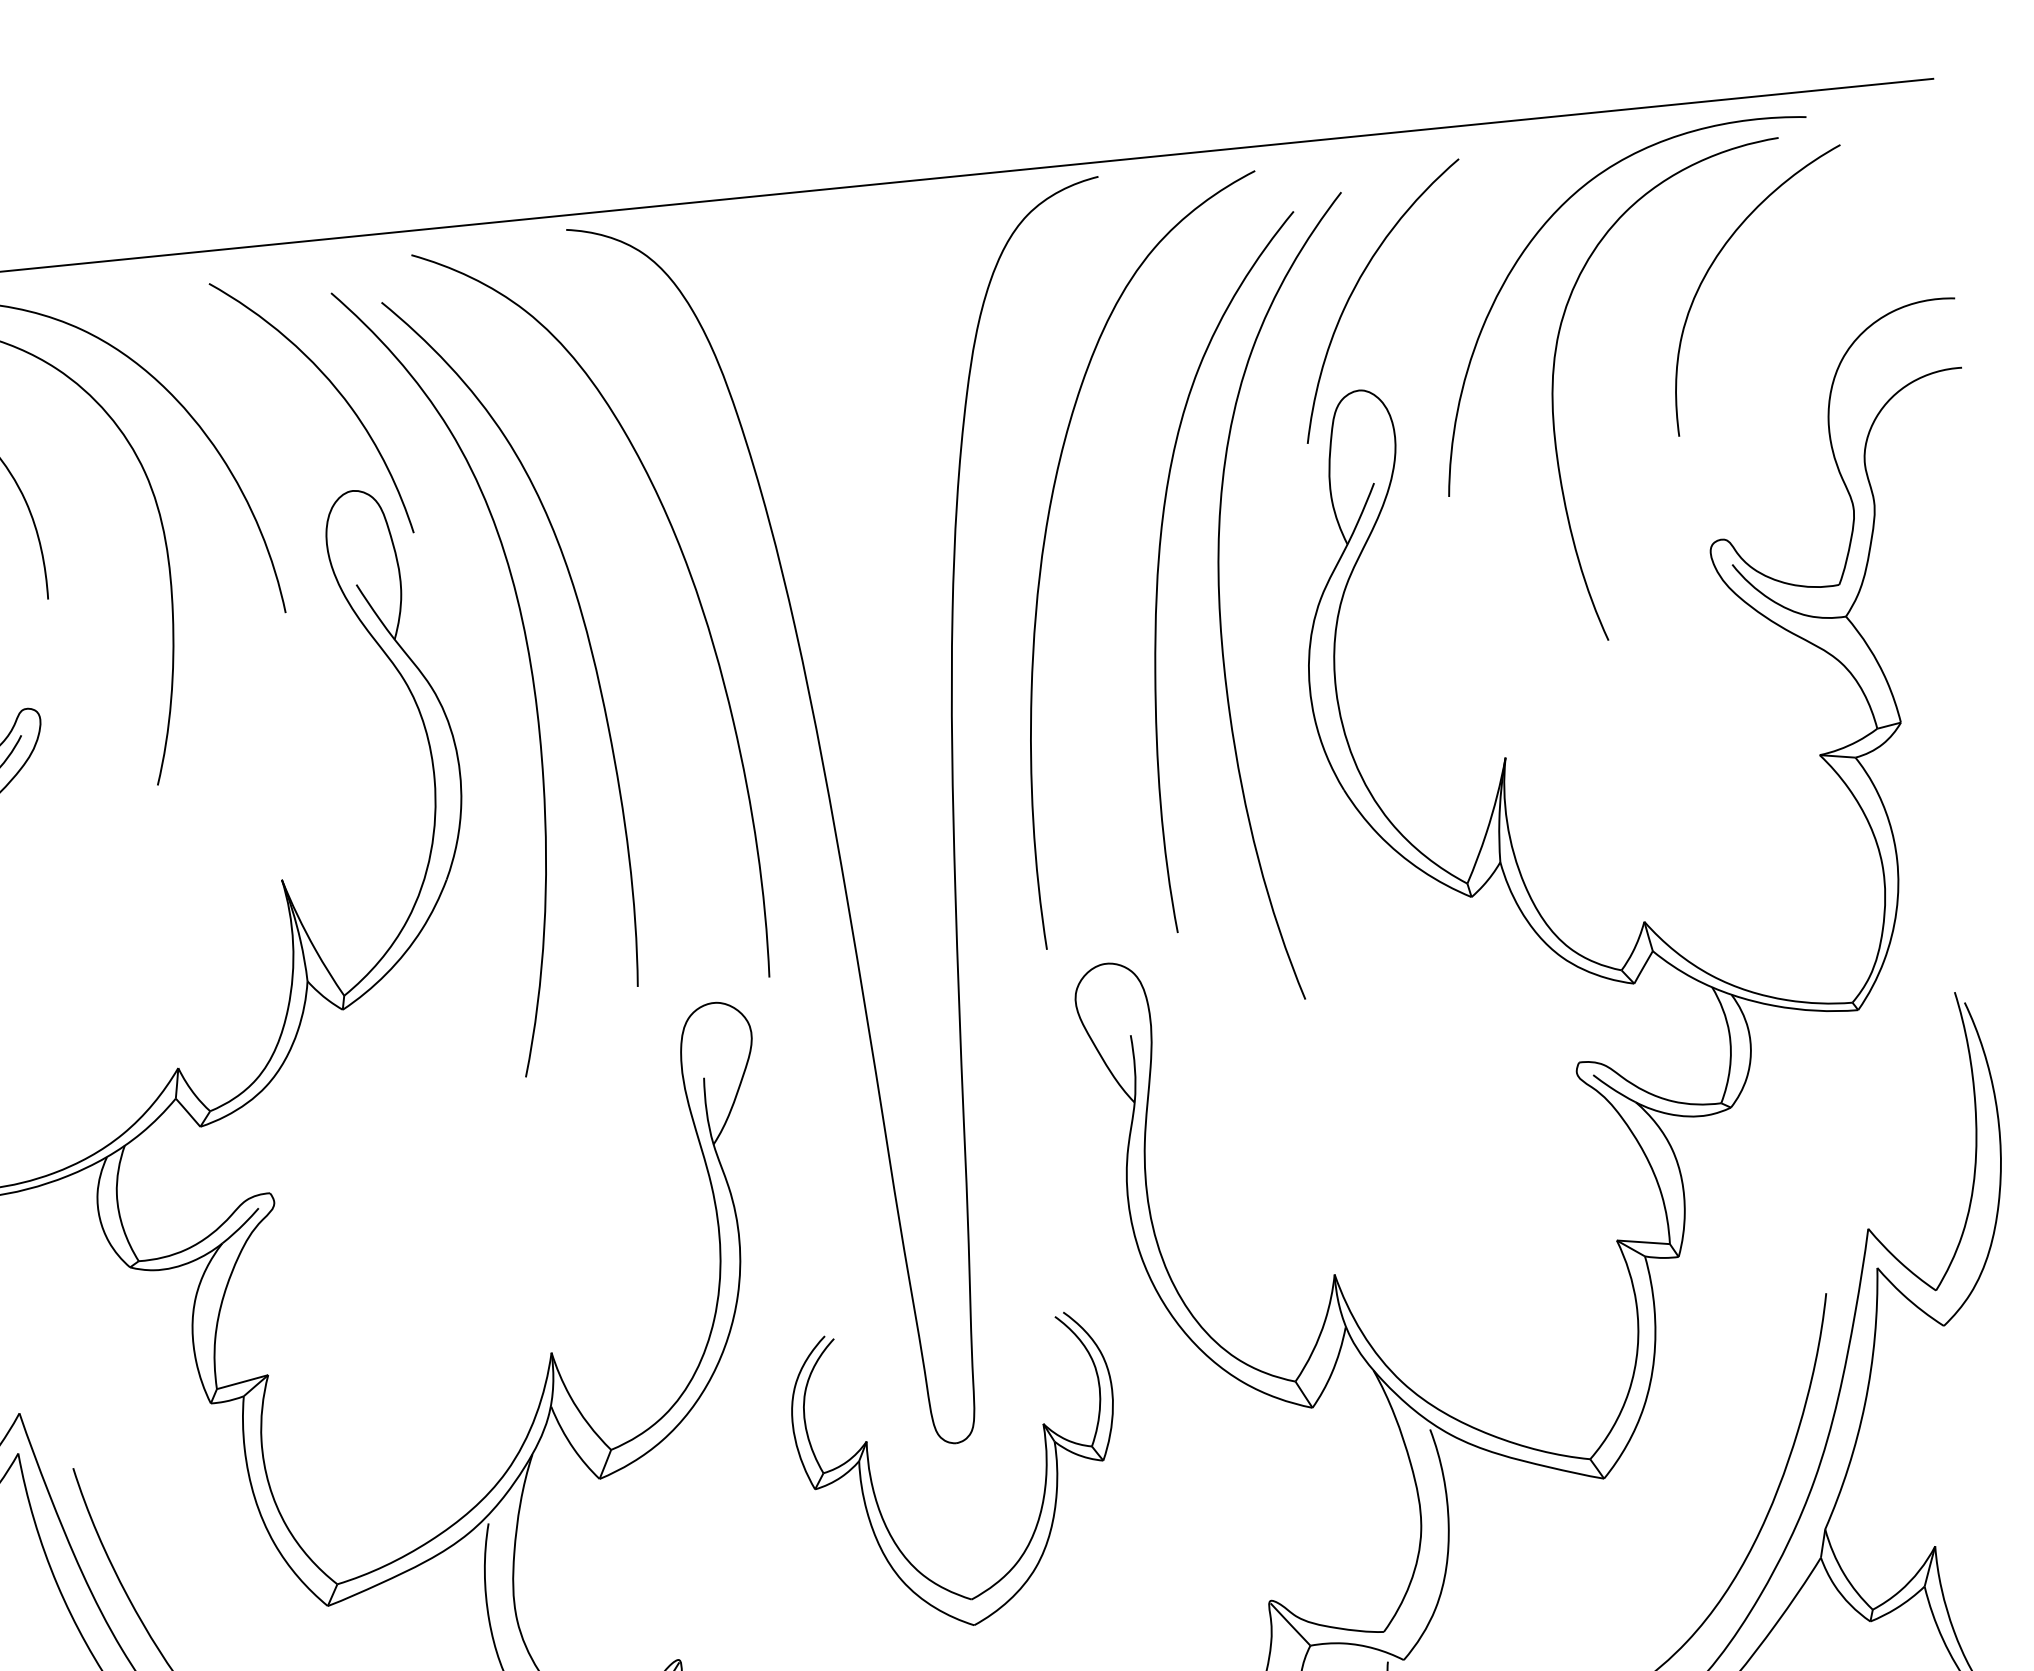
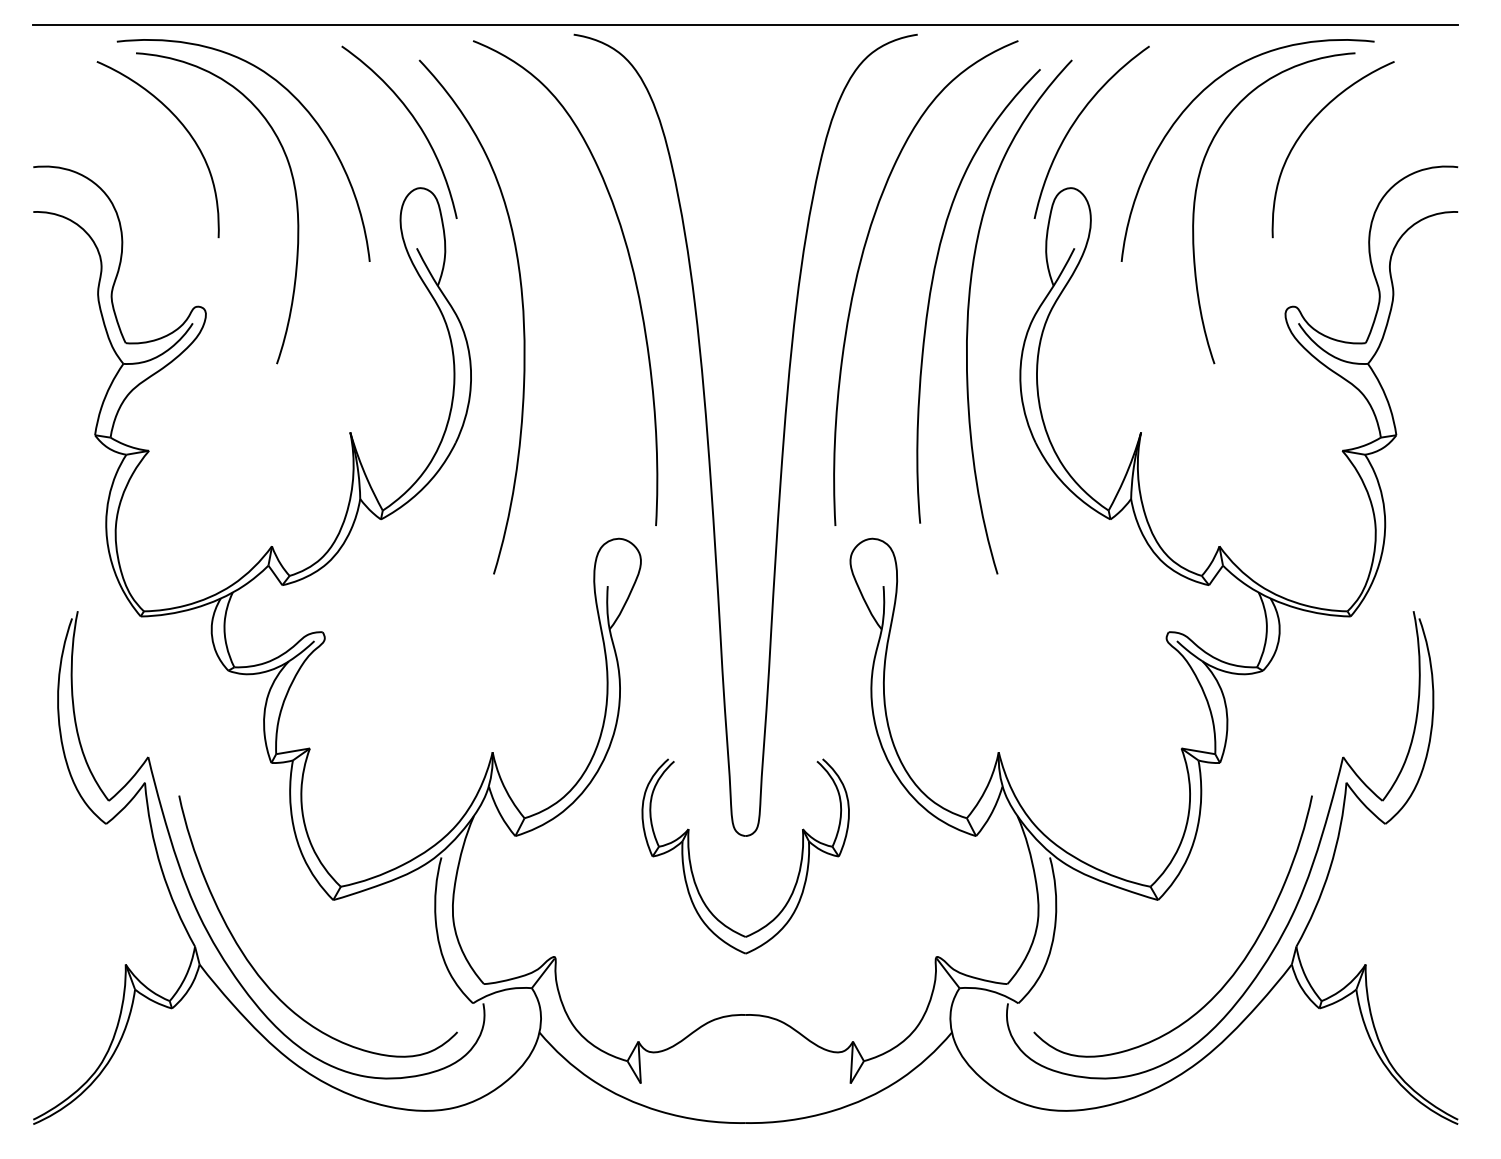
curve: (583, 627) -> (559, 290), removed

